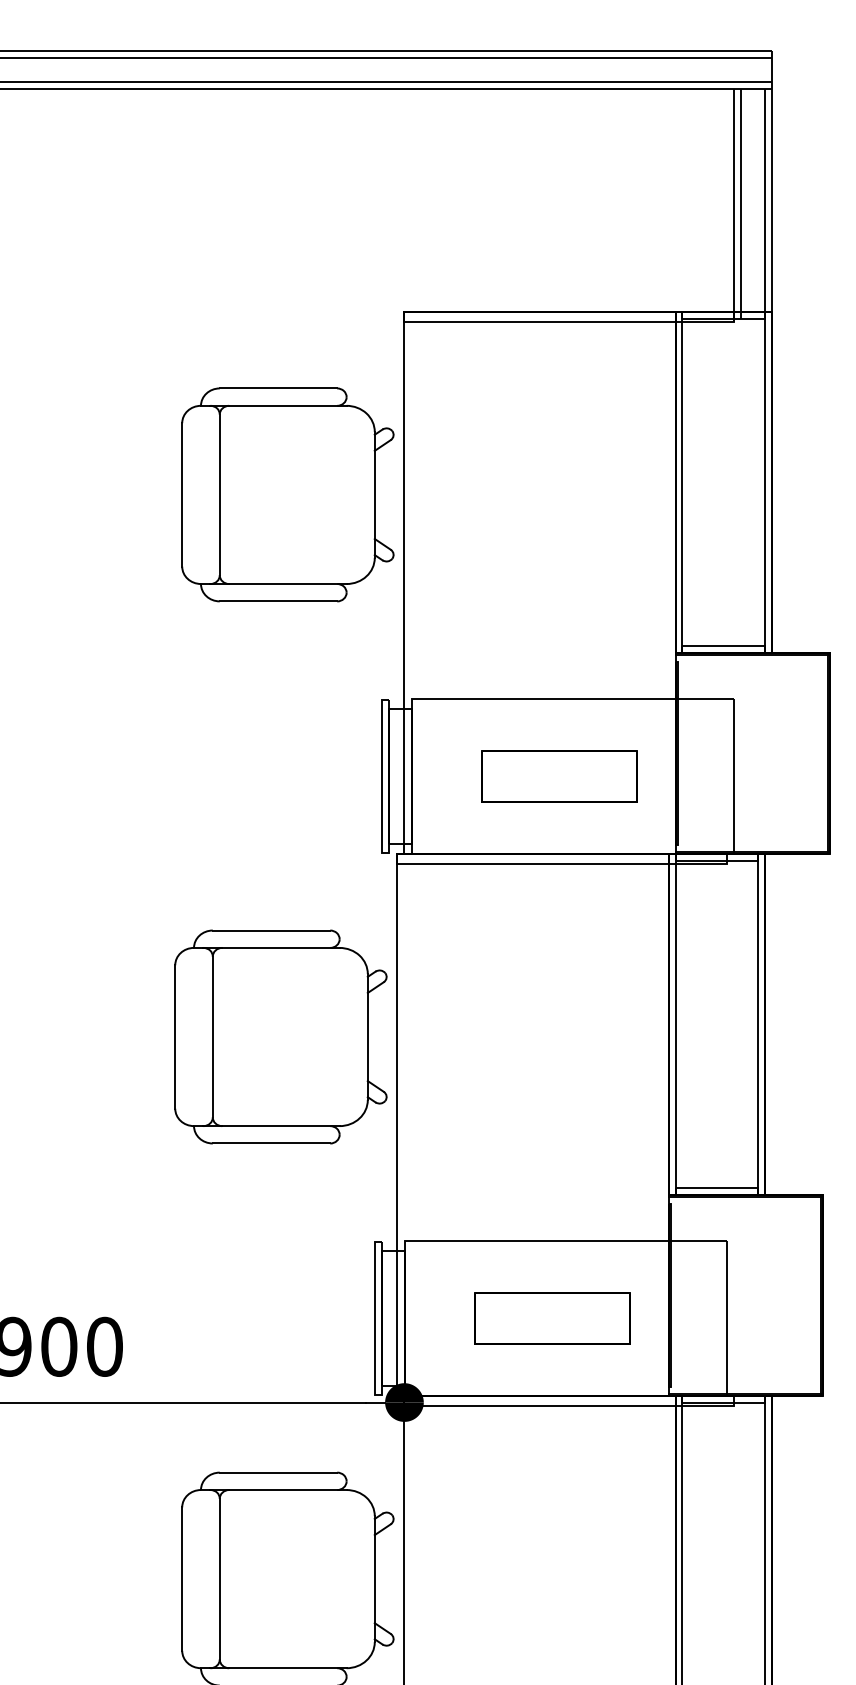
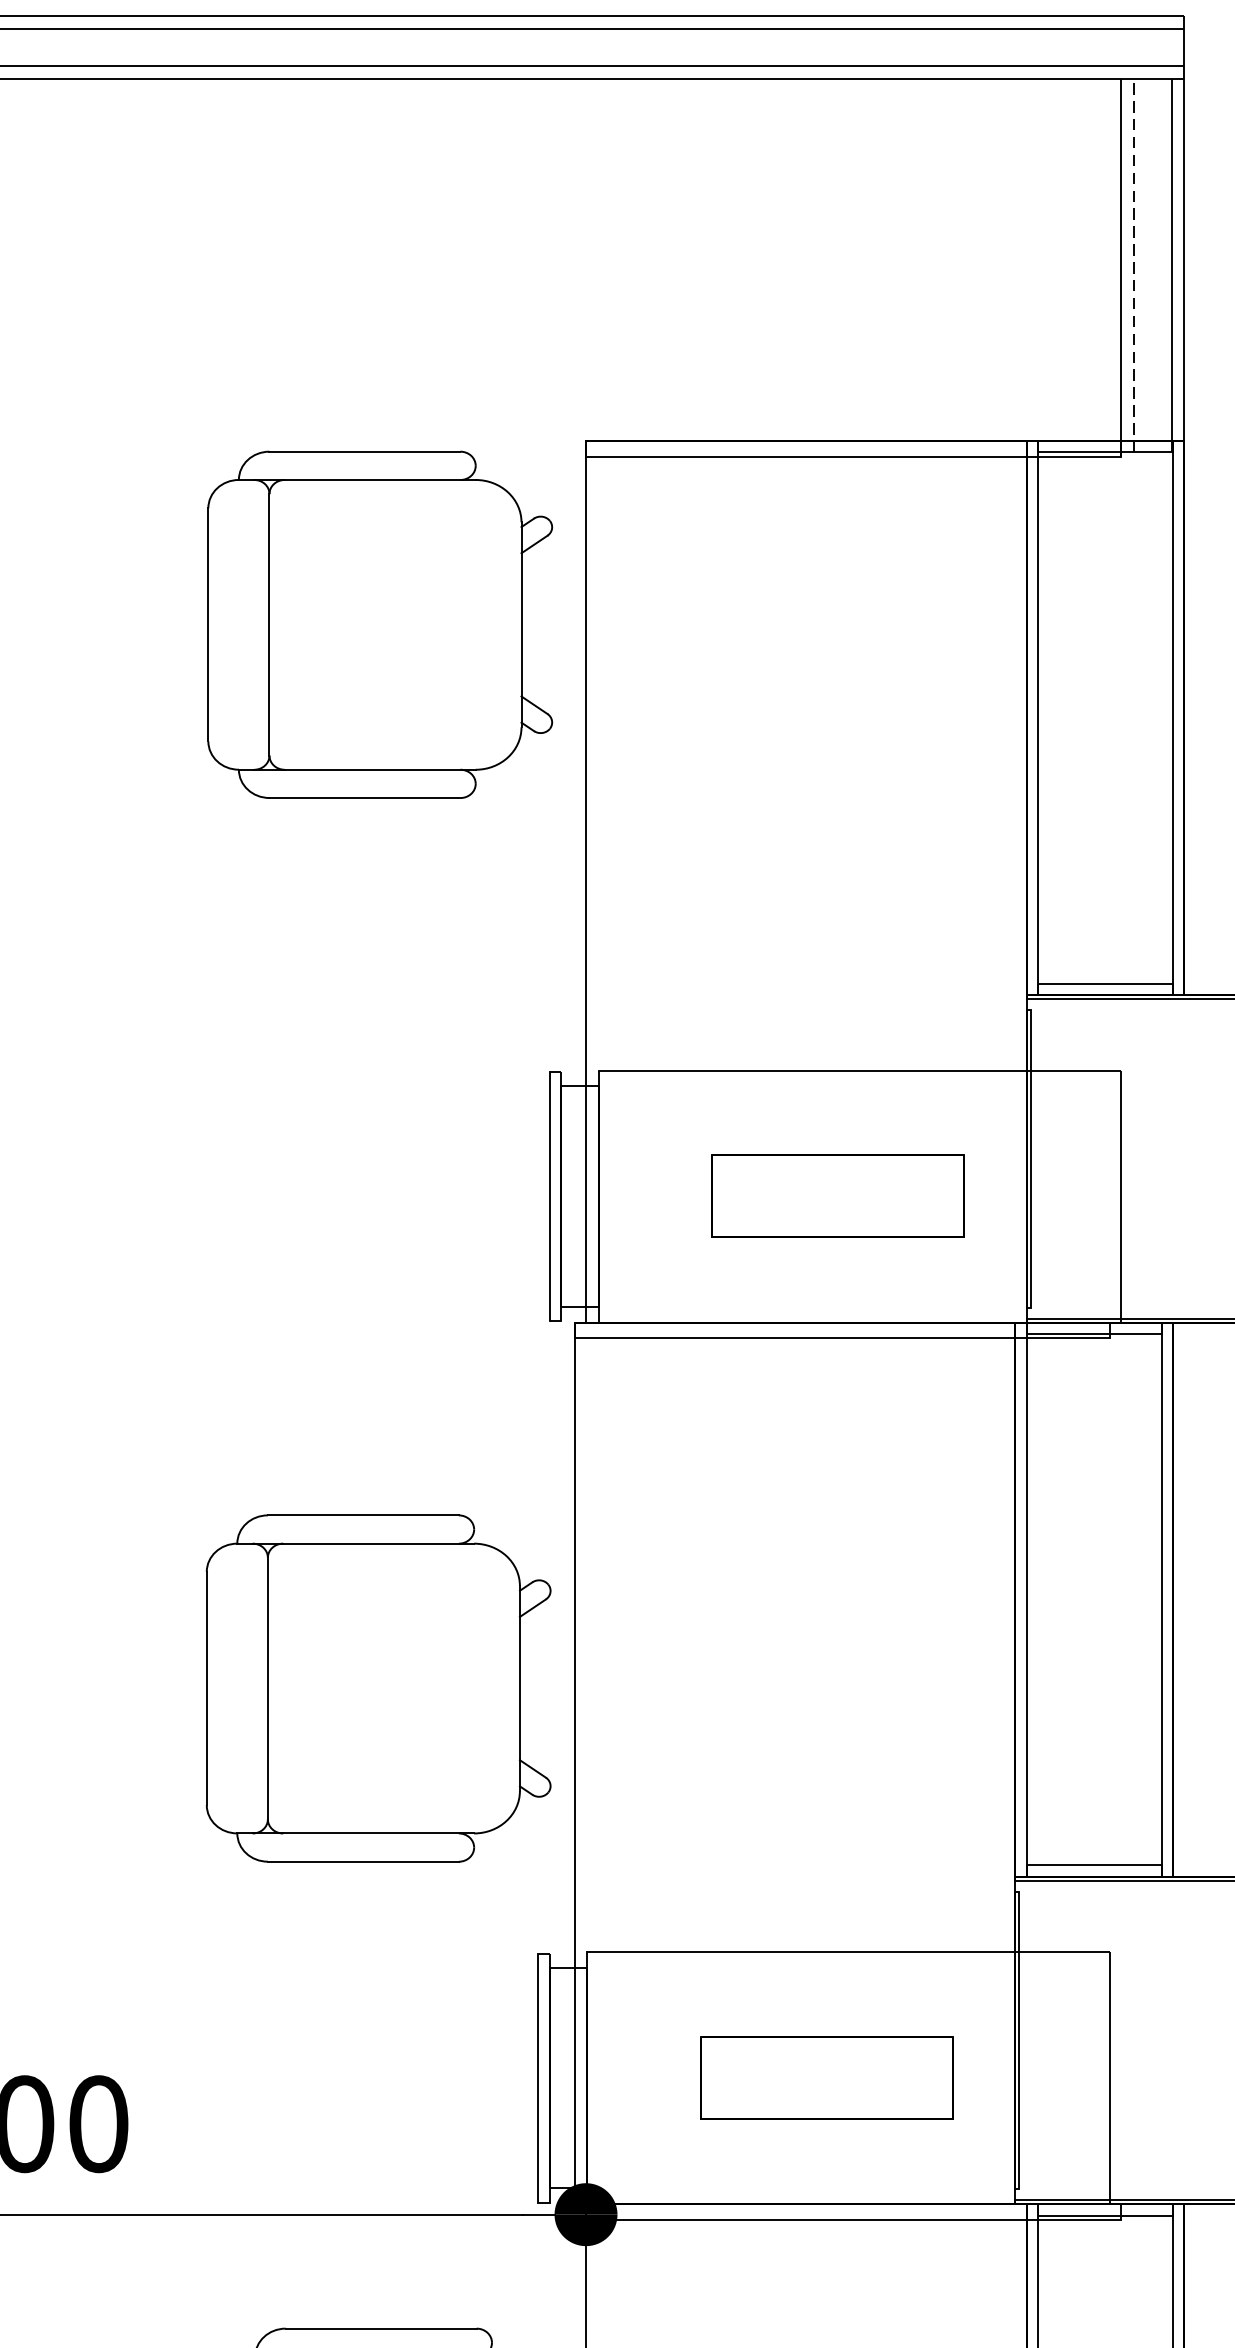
line: (741, 204) -> (1134, 266), solid -> dashed
part: (287, 494) -> (379, 624), moved
part: (280, 1036) -> (377, 1687), moved

